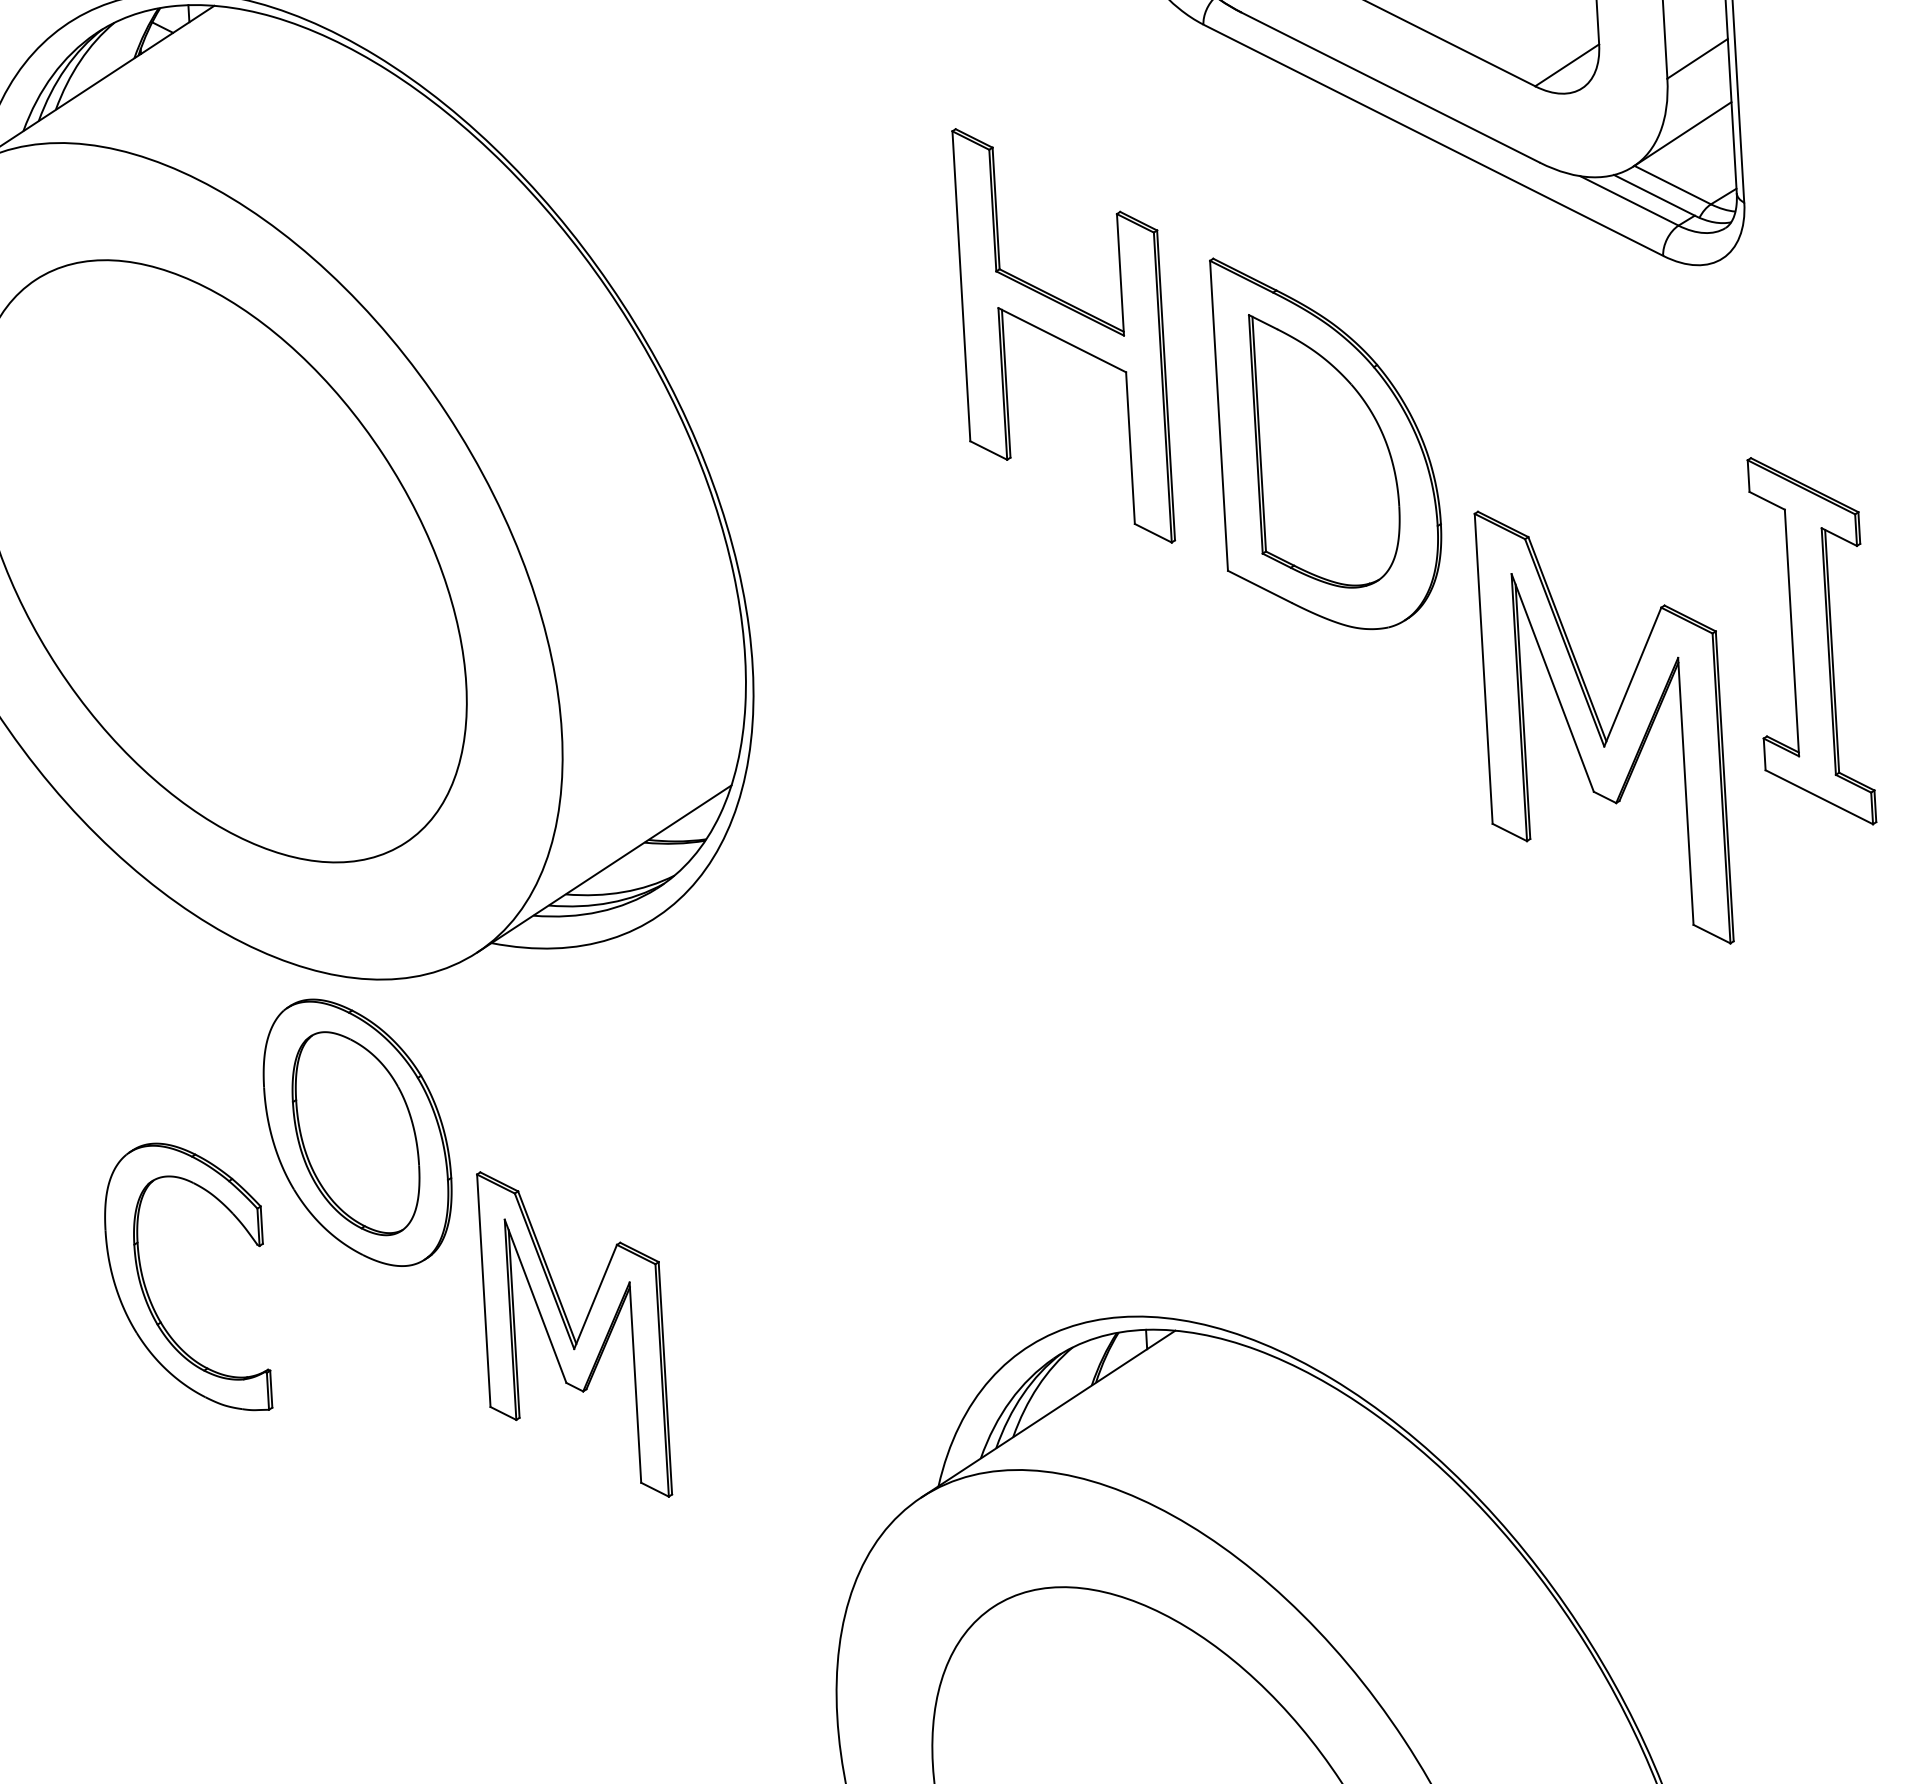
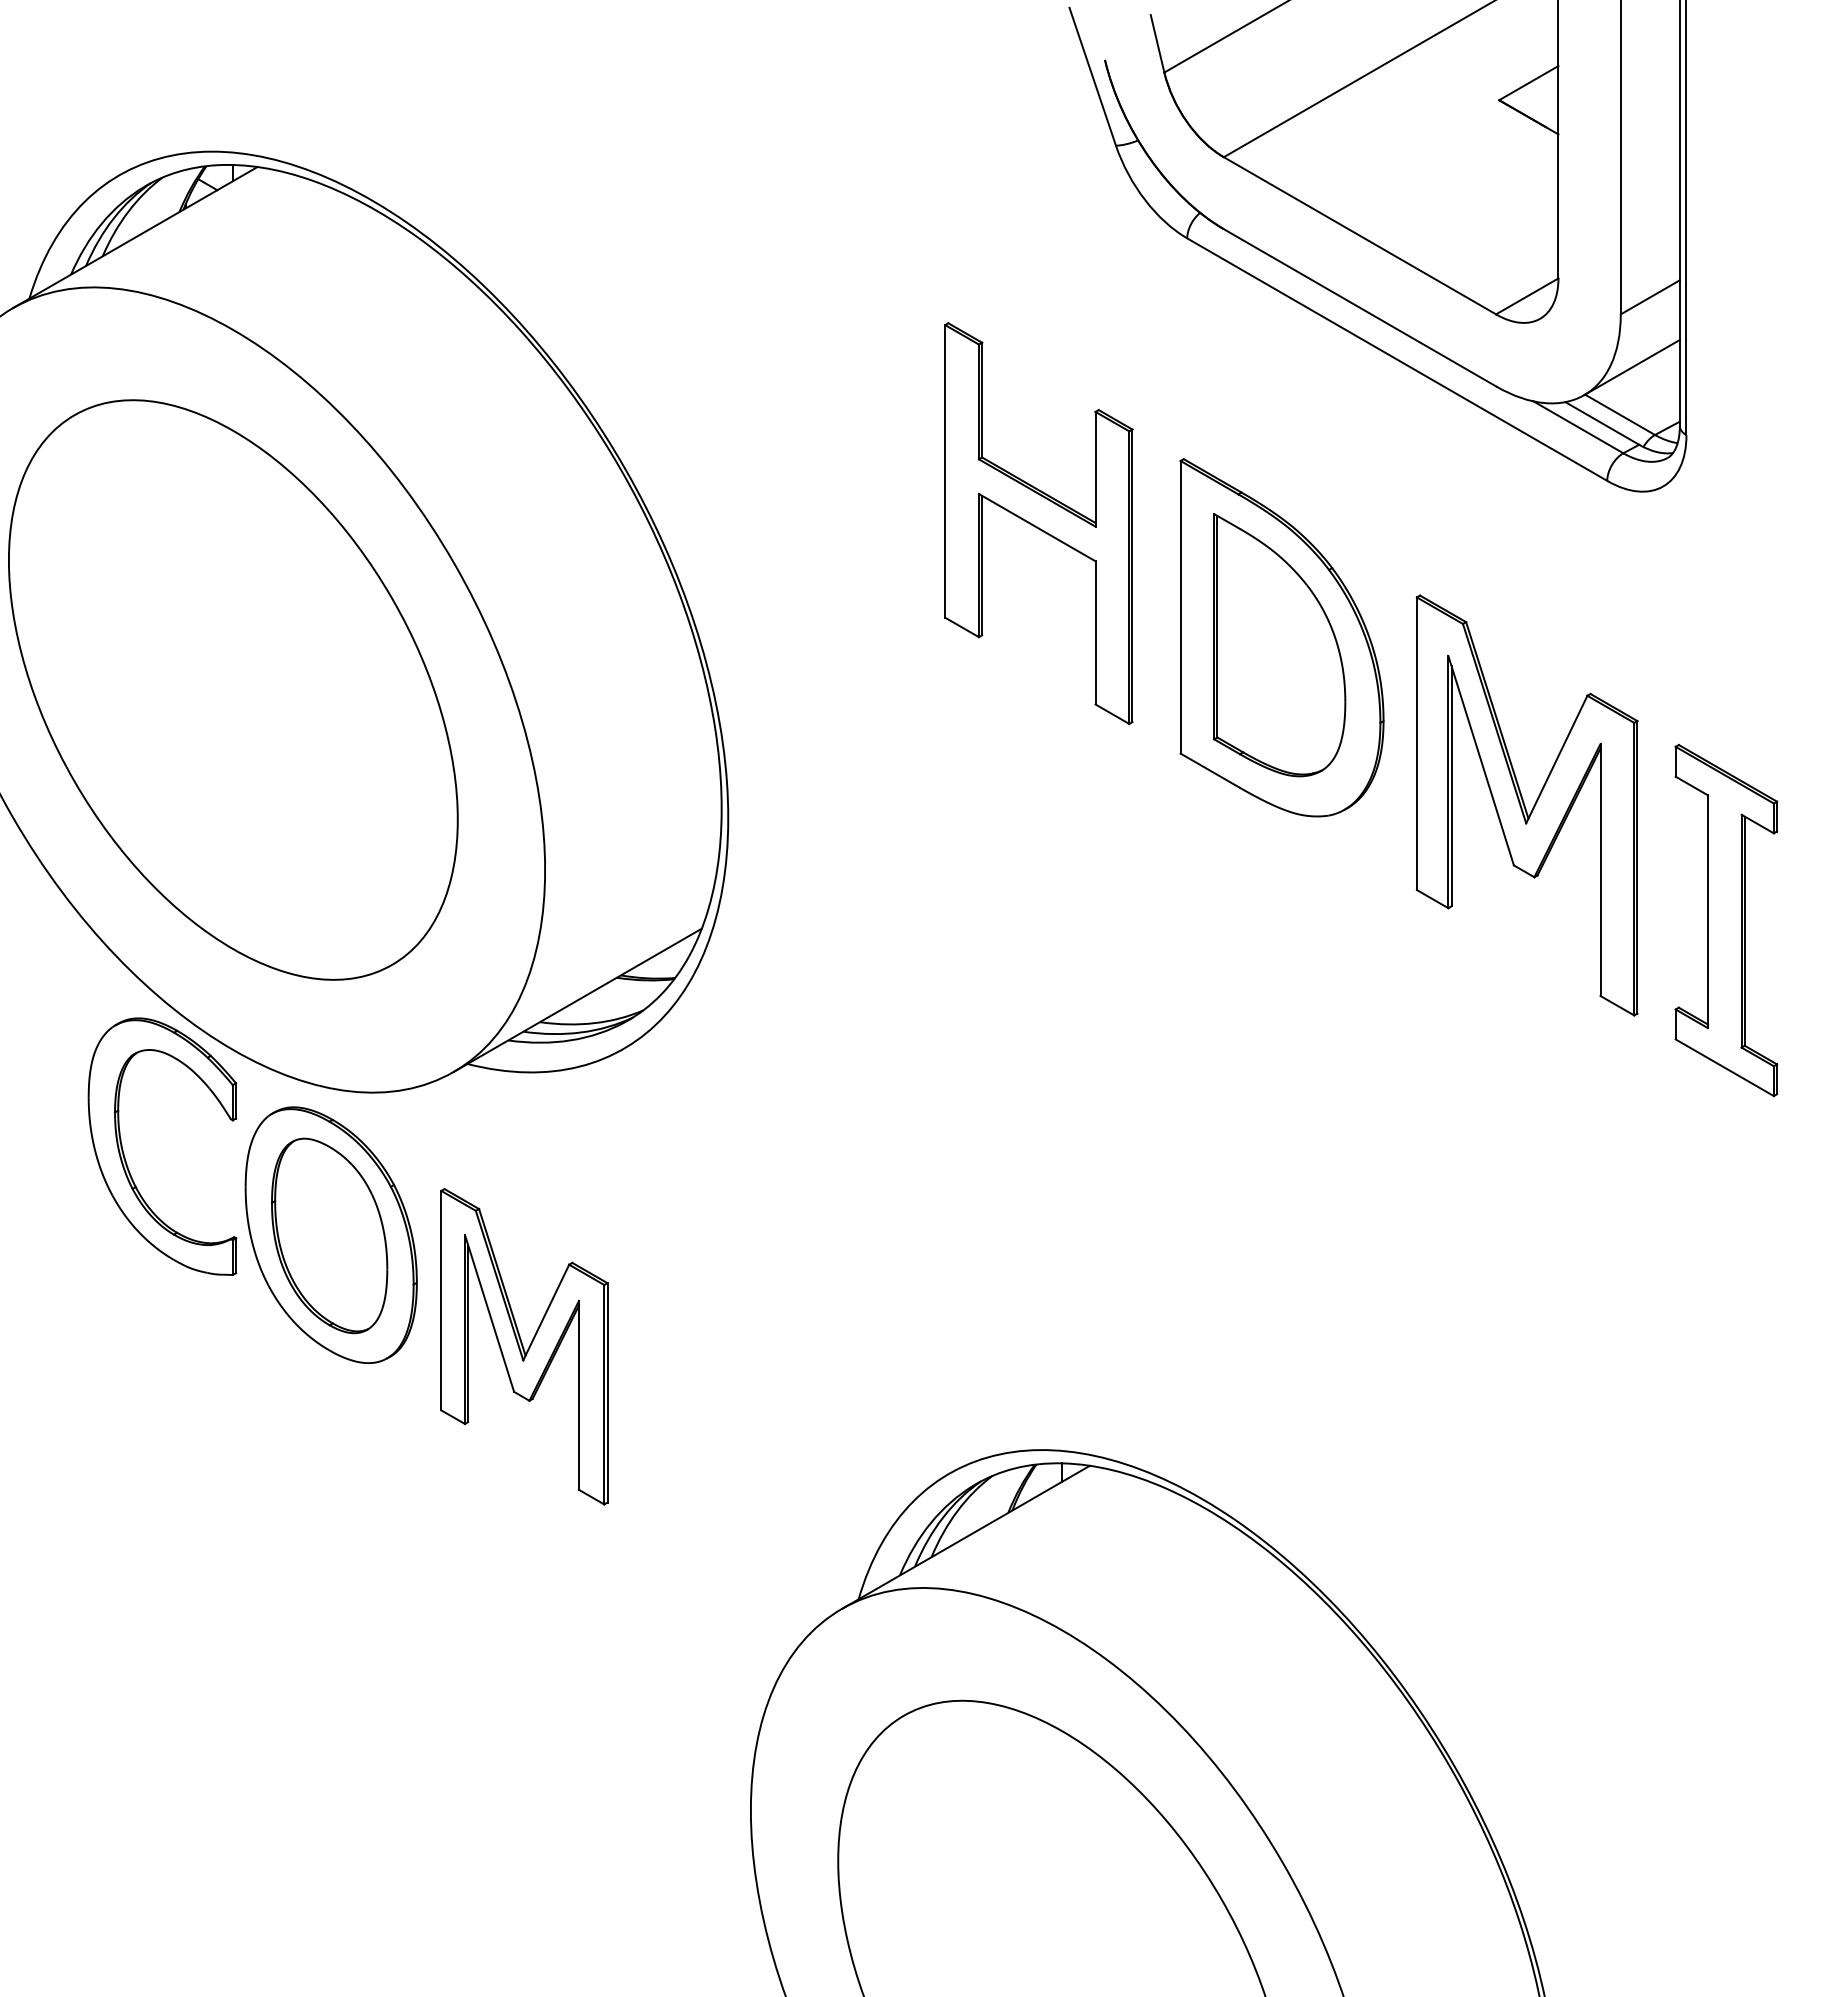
part: (1812, 641) -> (1726, 920), moved
part: (1603, 727) -> (1526, 805), moved
part: (148, 1291) -> (125, 1157), moved
part: (574, 1334) -> (524, 1346), moved

